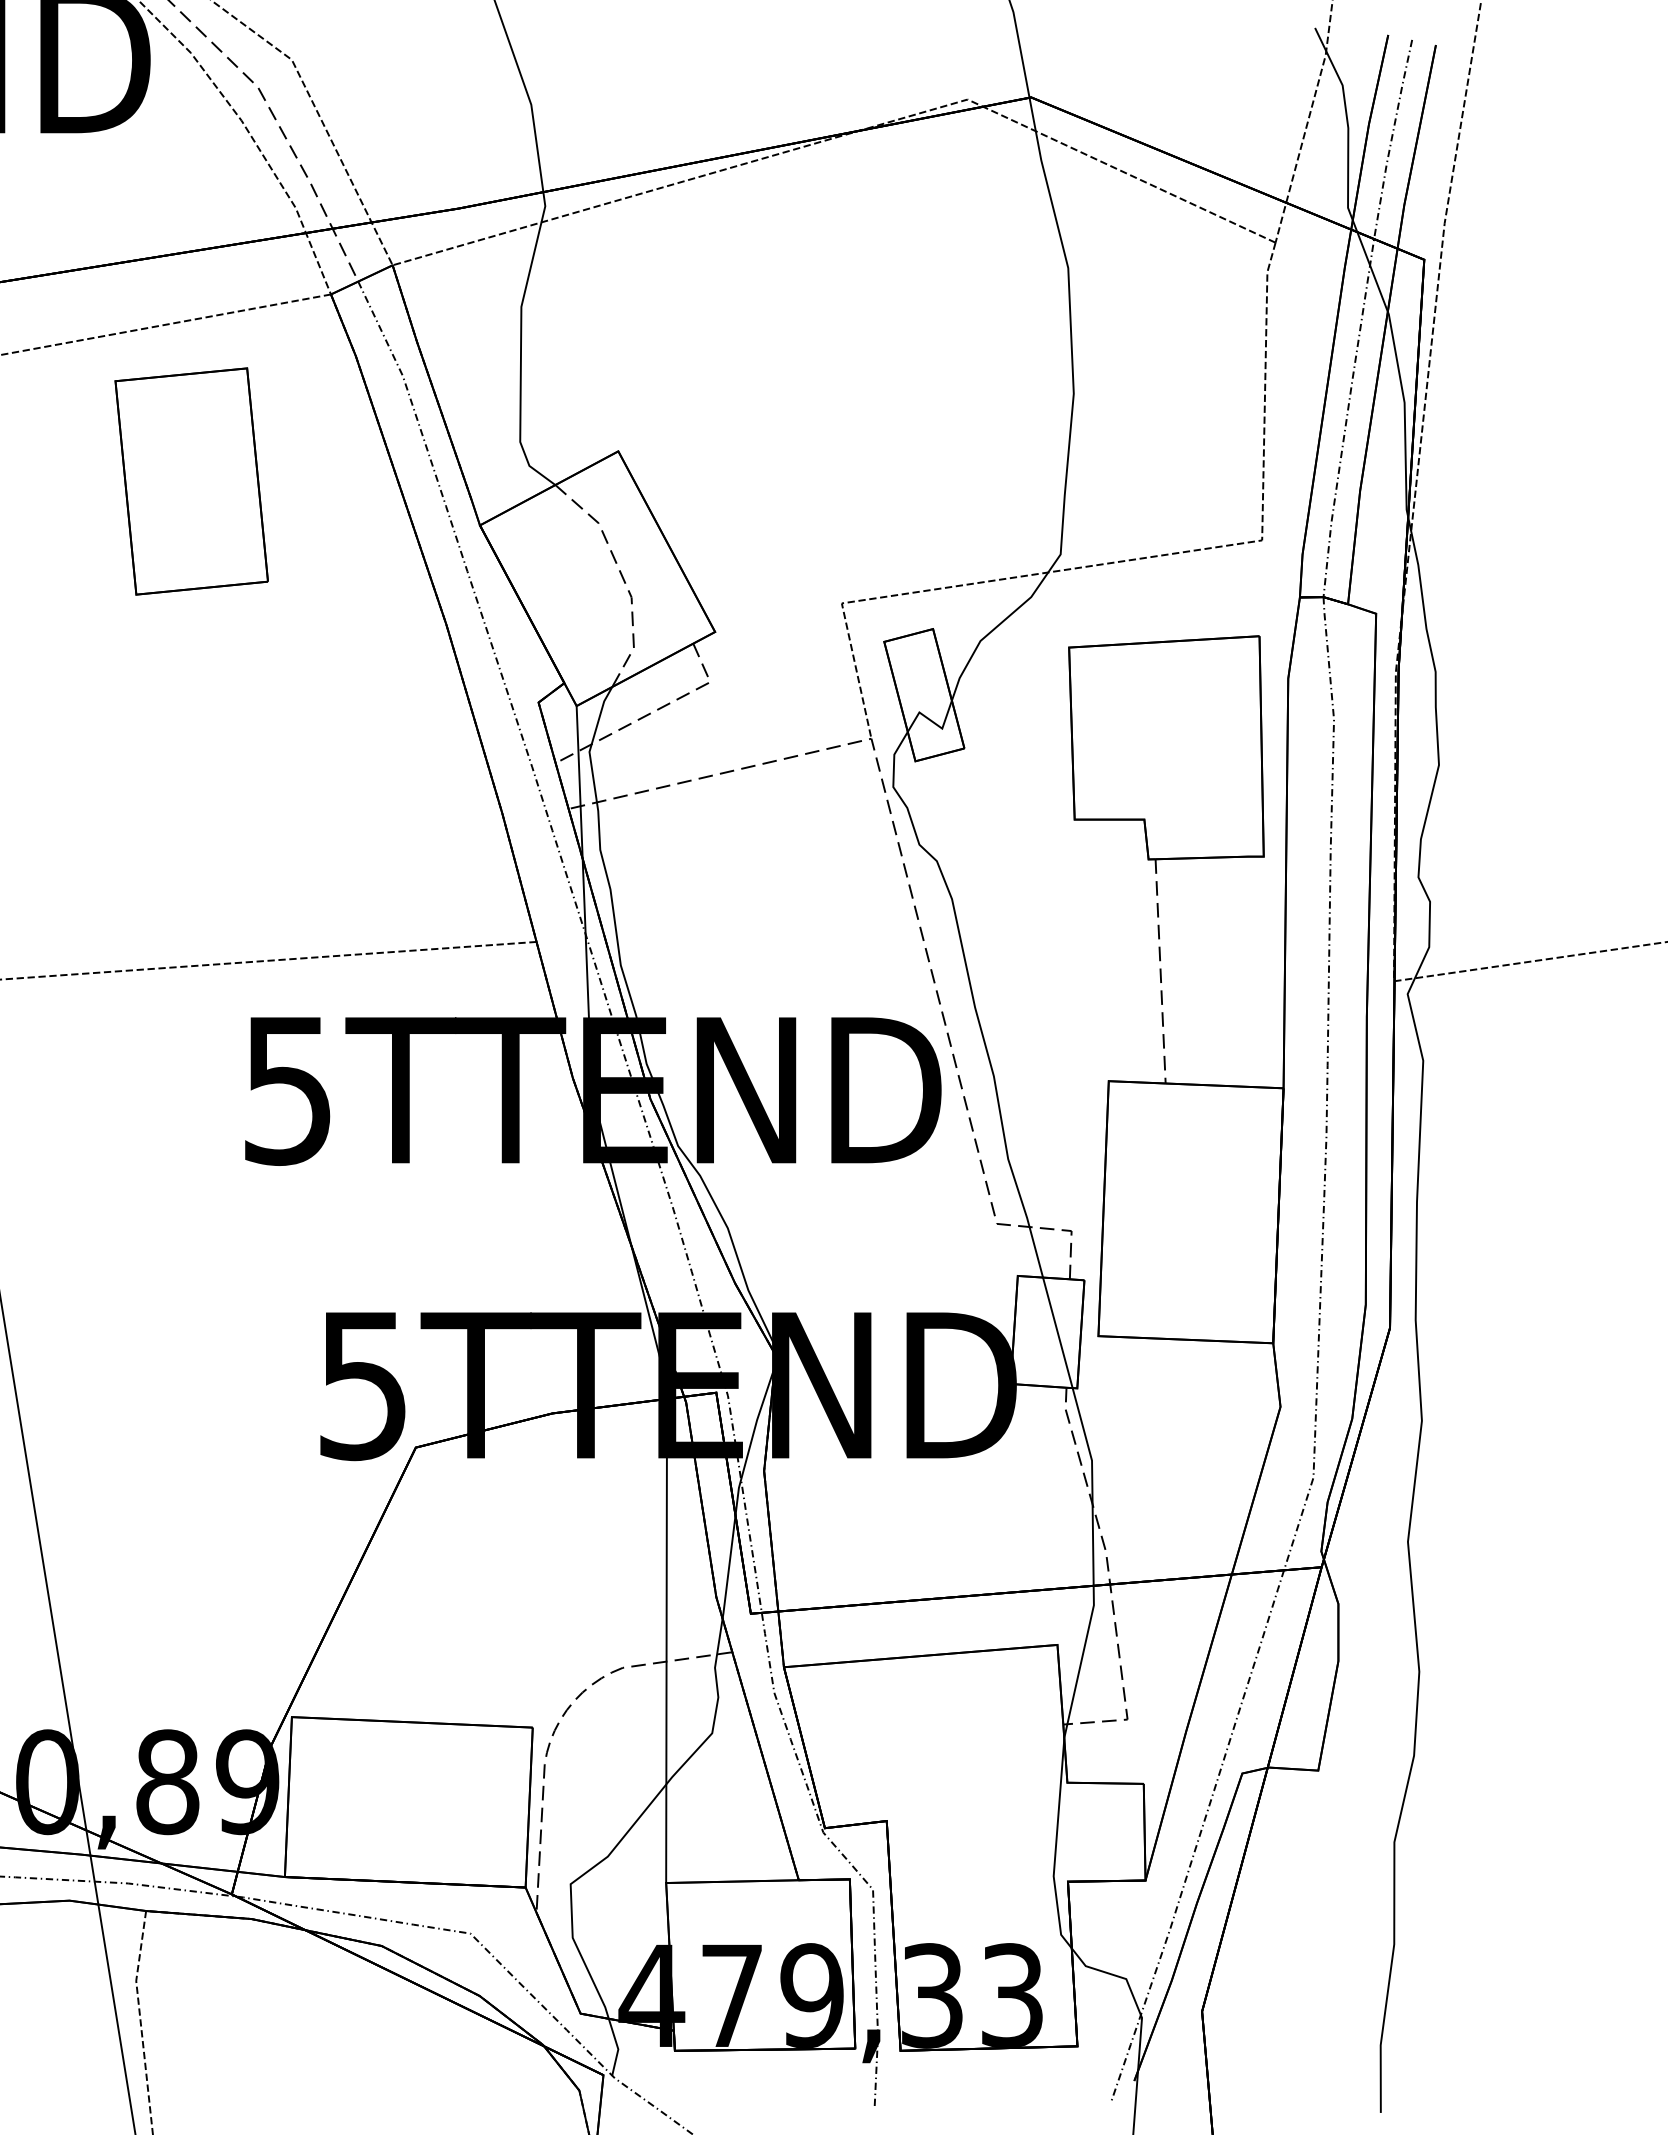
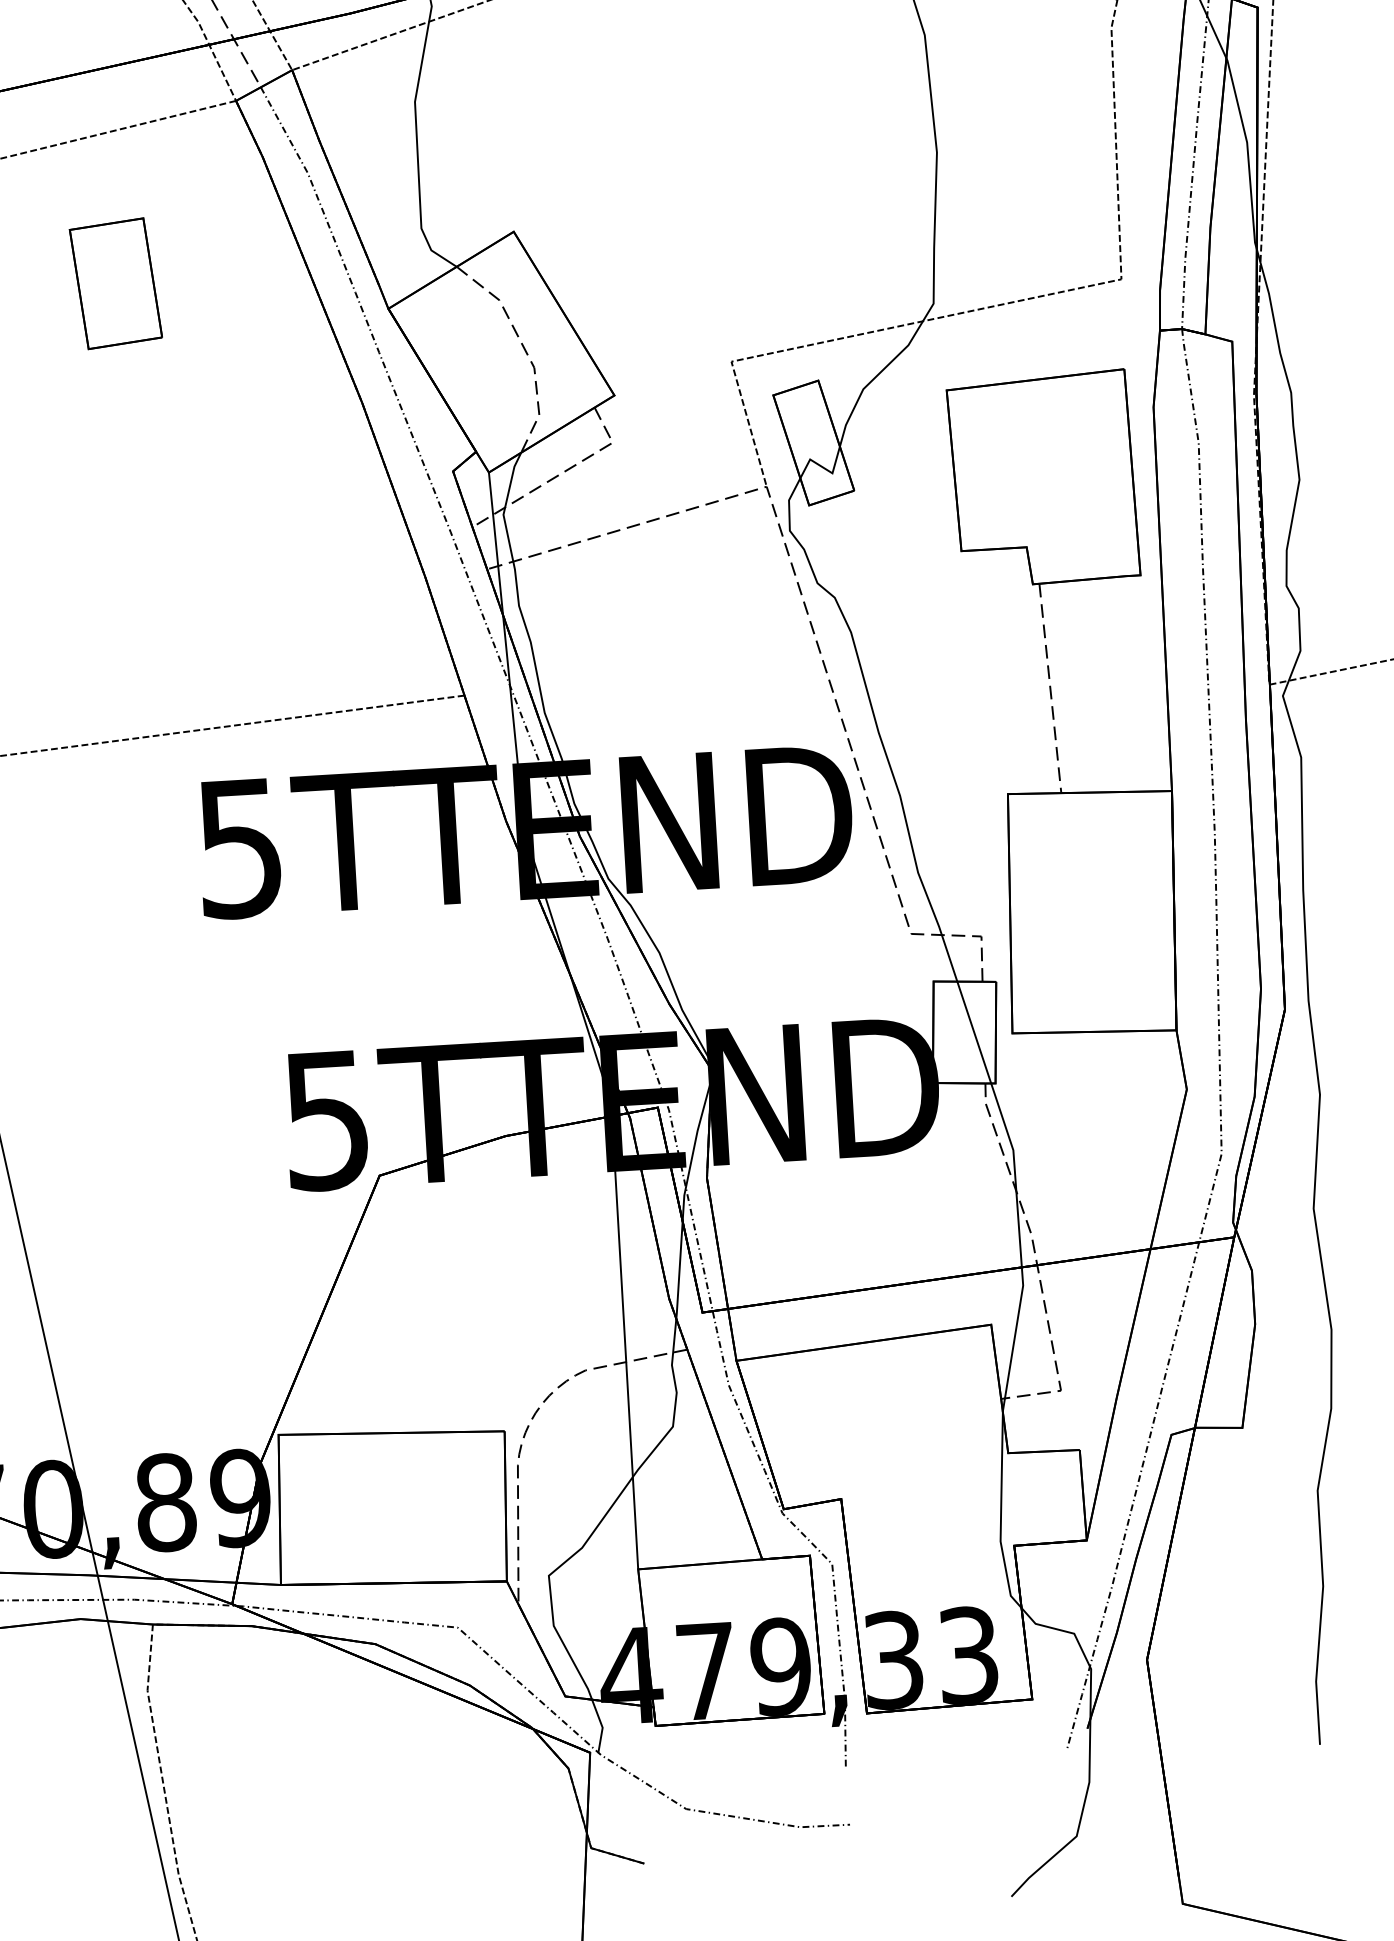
part: (191, 481) -> (115, 283), size x0.6

